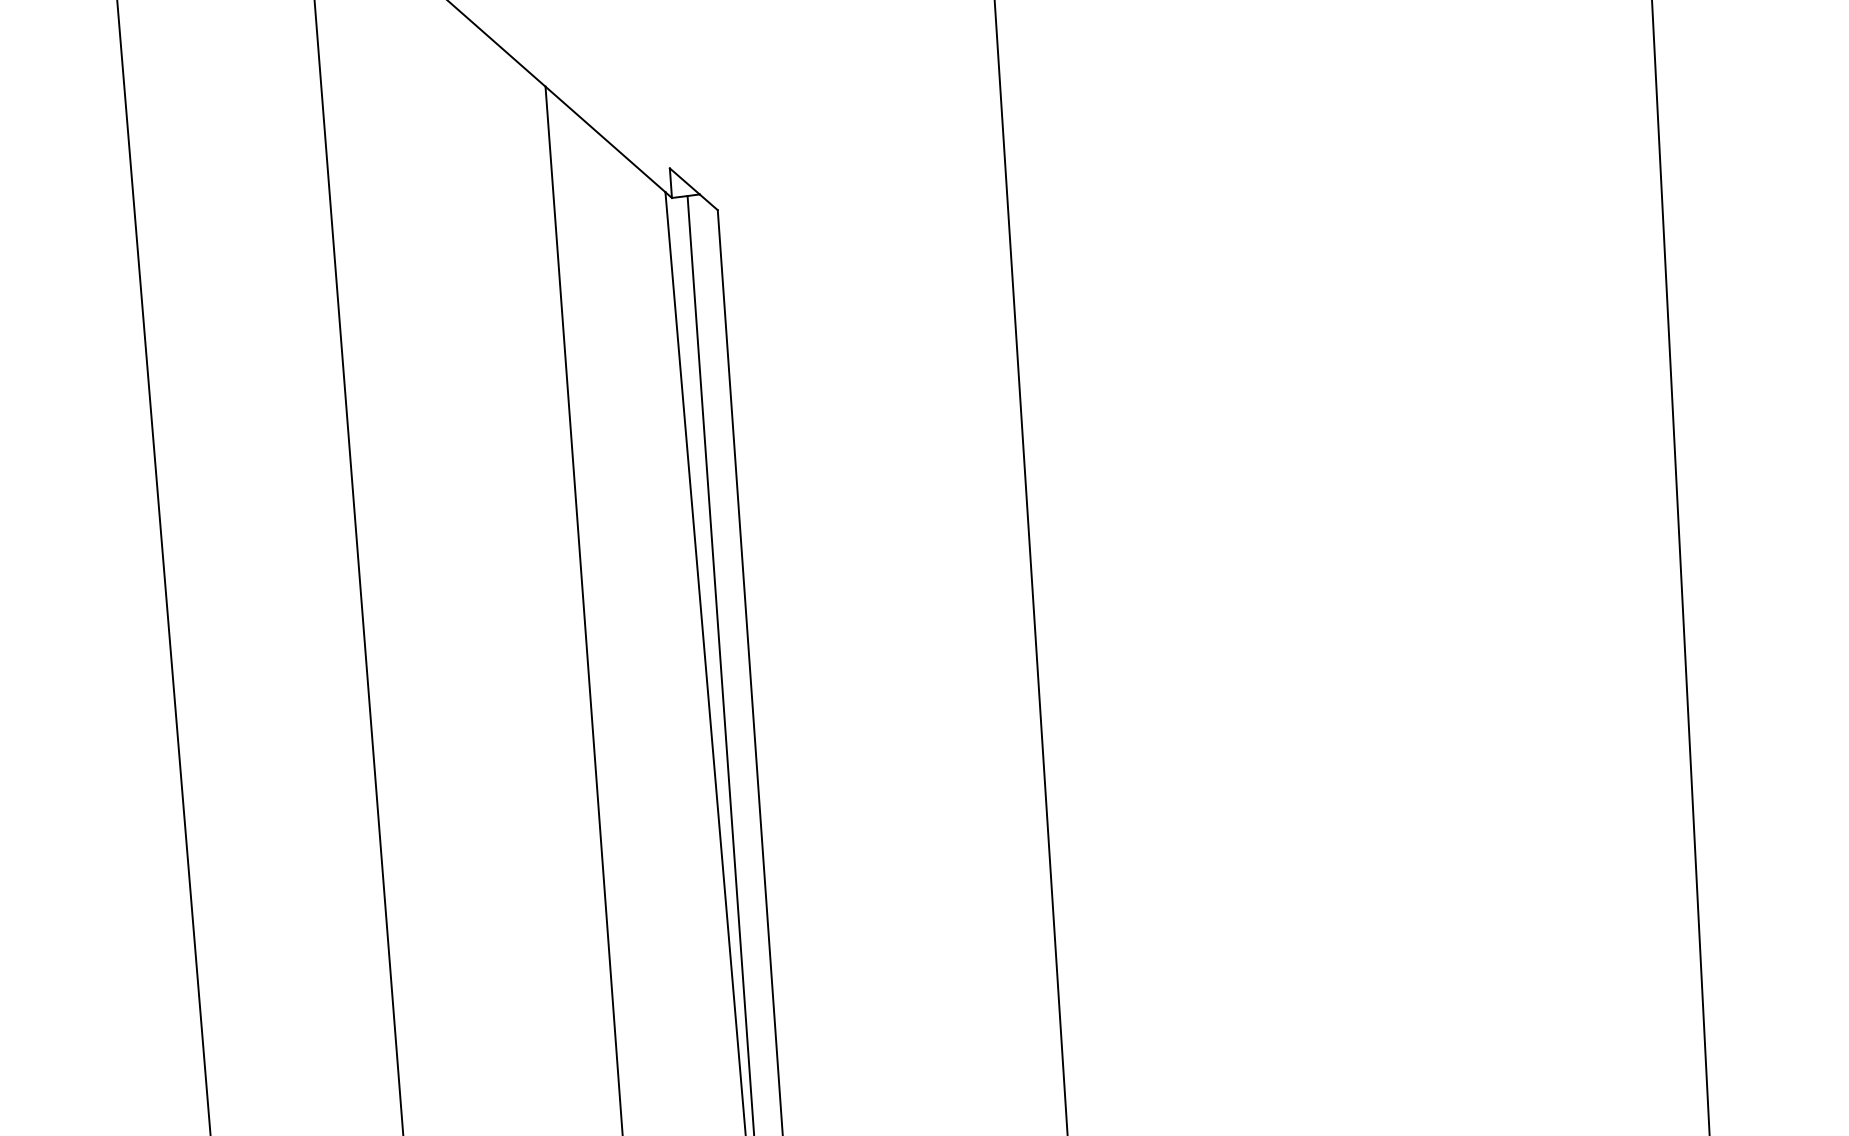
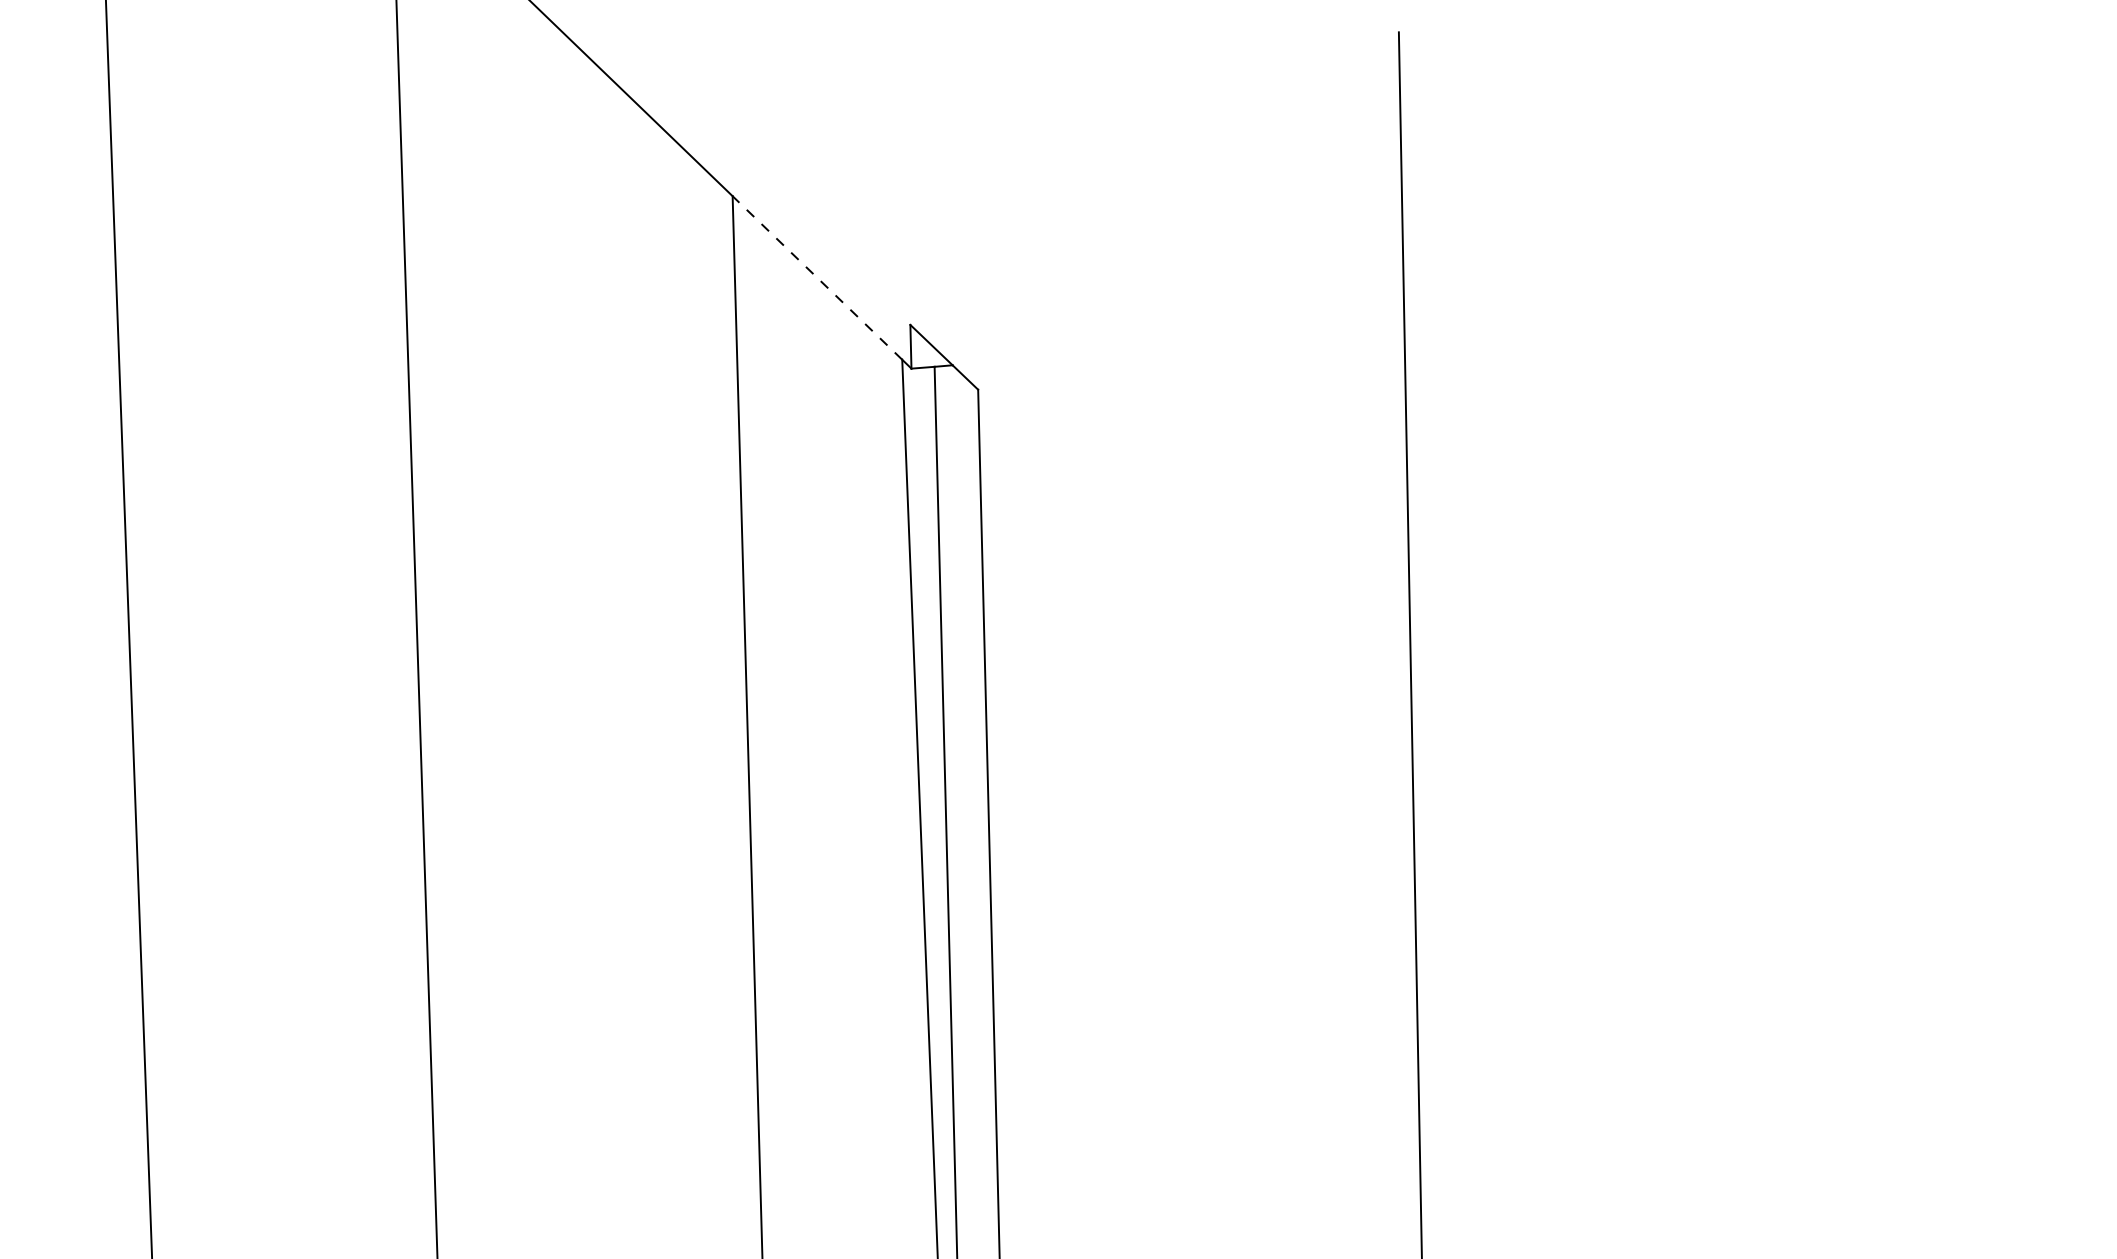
line: (605, 139) -> (817, 278), solid -> dashed

